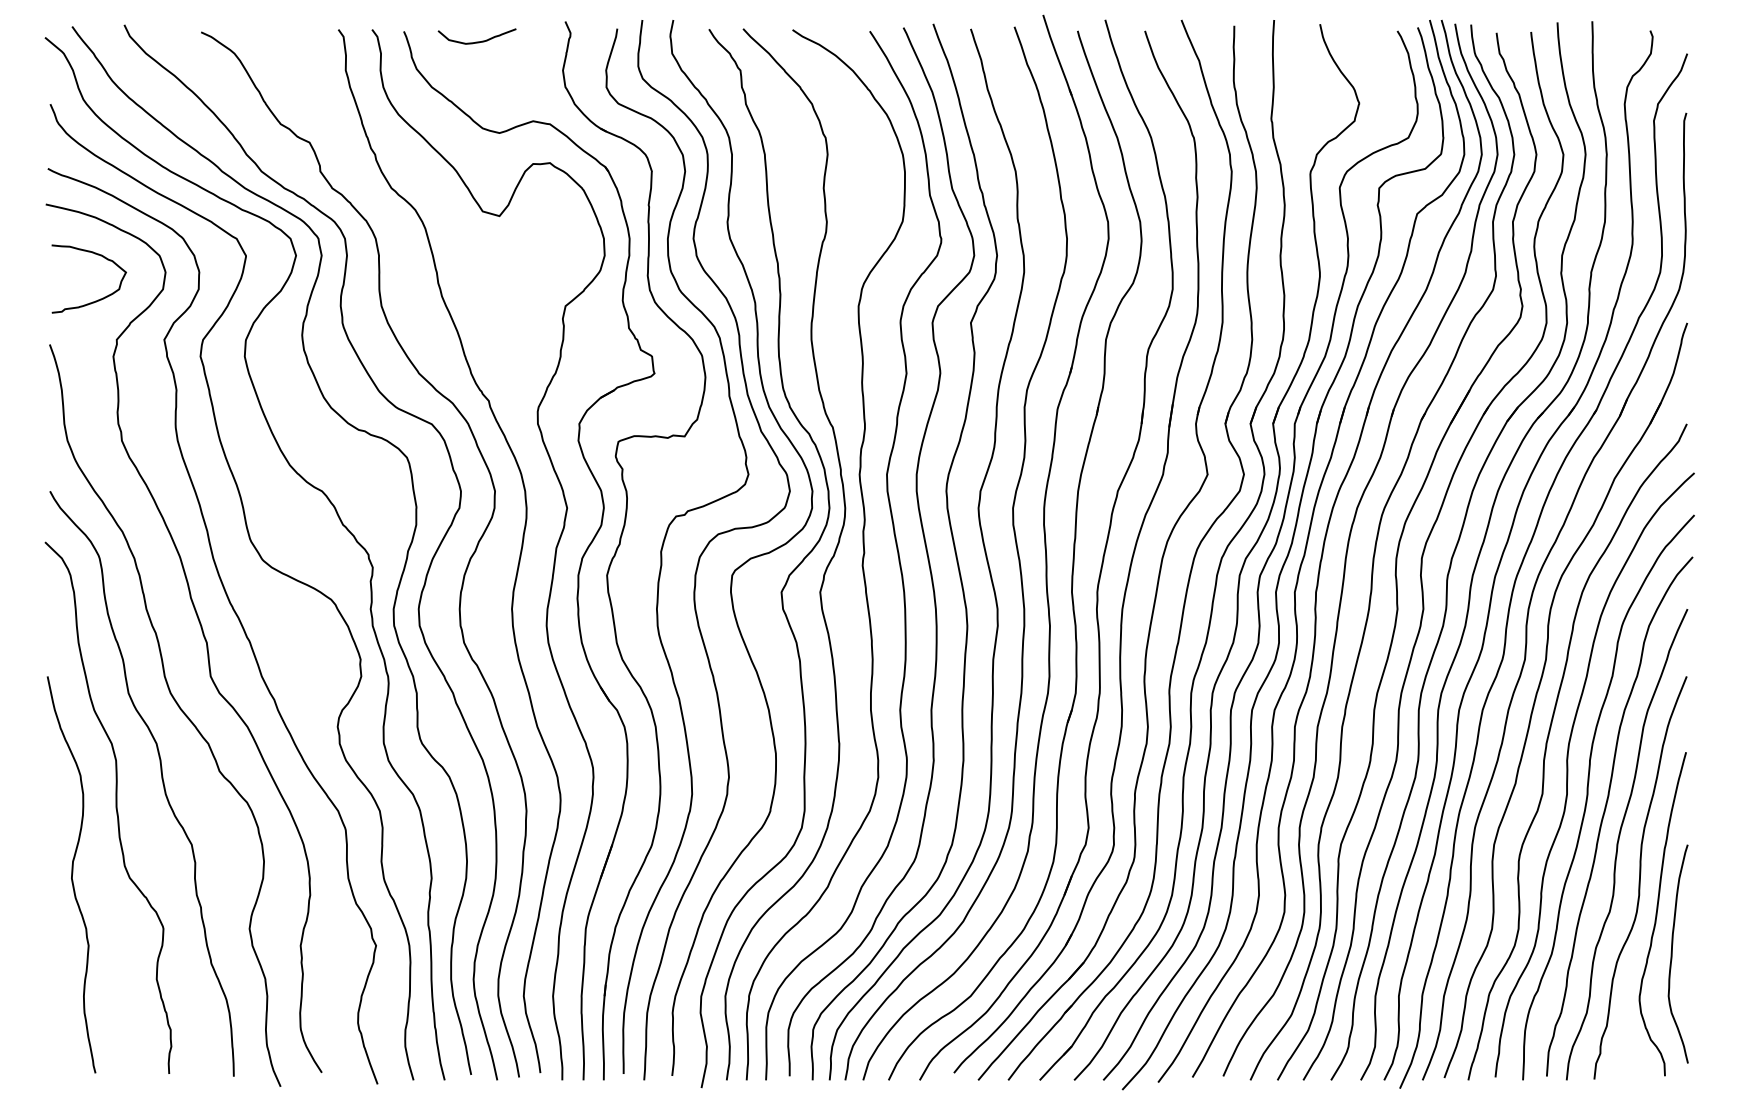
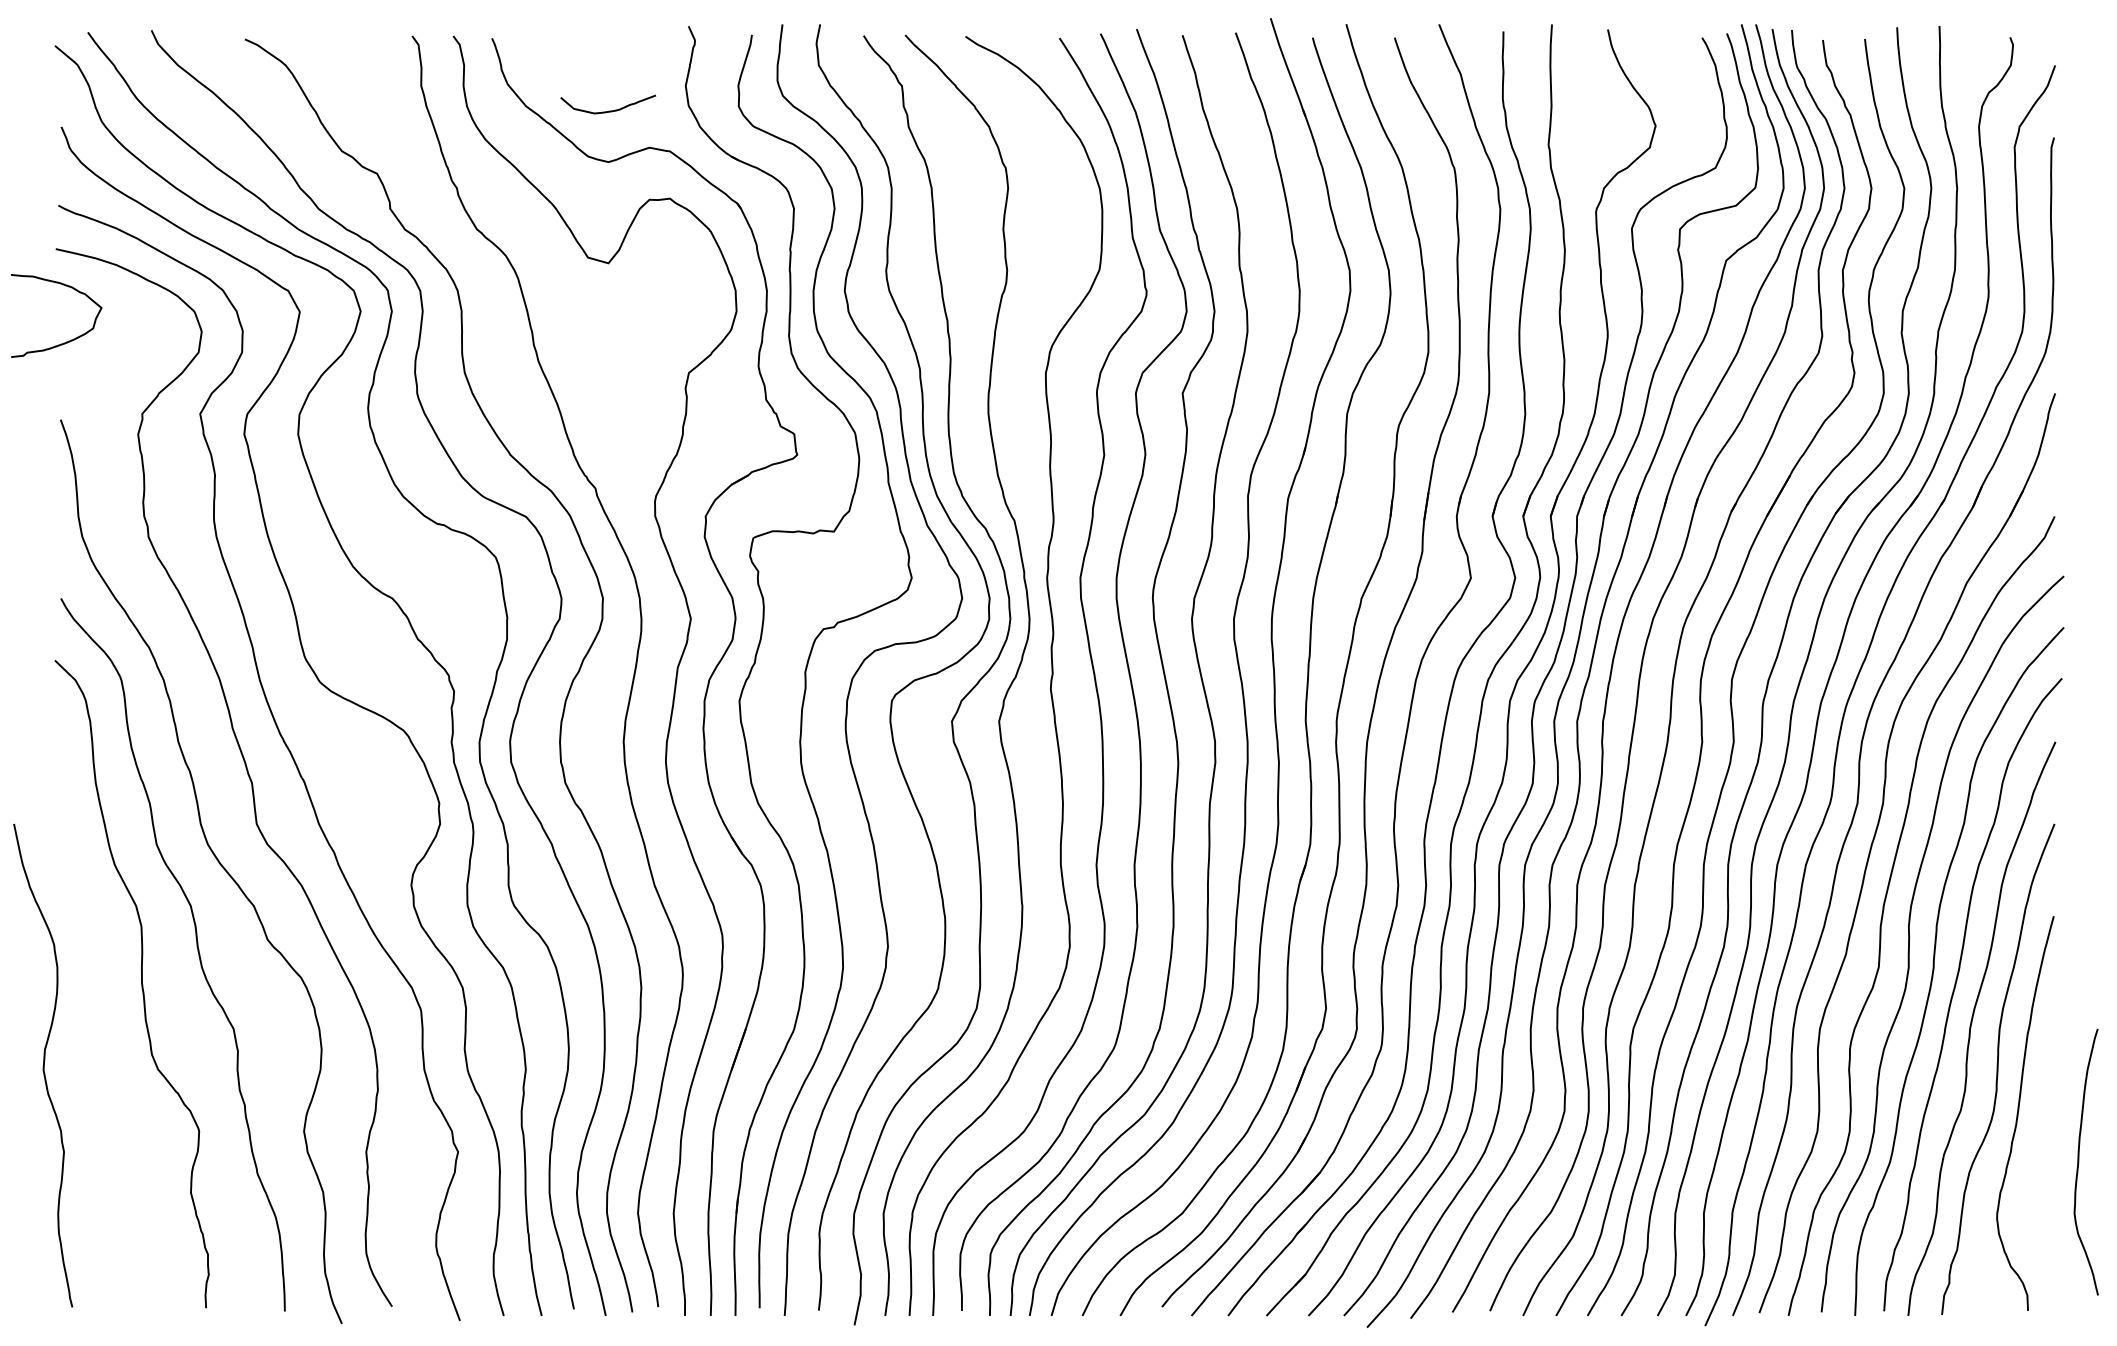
curve: (477, 41) -> (608, 110), moved
curve: (98, 299) -> (68, 340), moved
curve: (71, 874) -> (43, 1065), moved
curve: (1672, 953) -> (2079, 1161), moved

